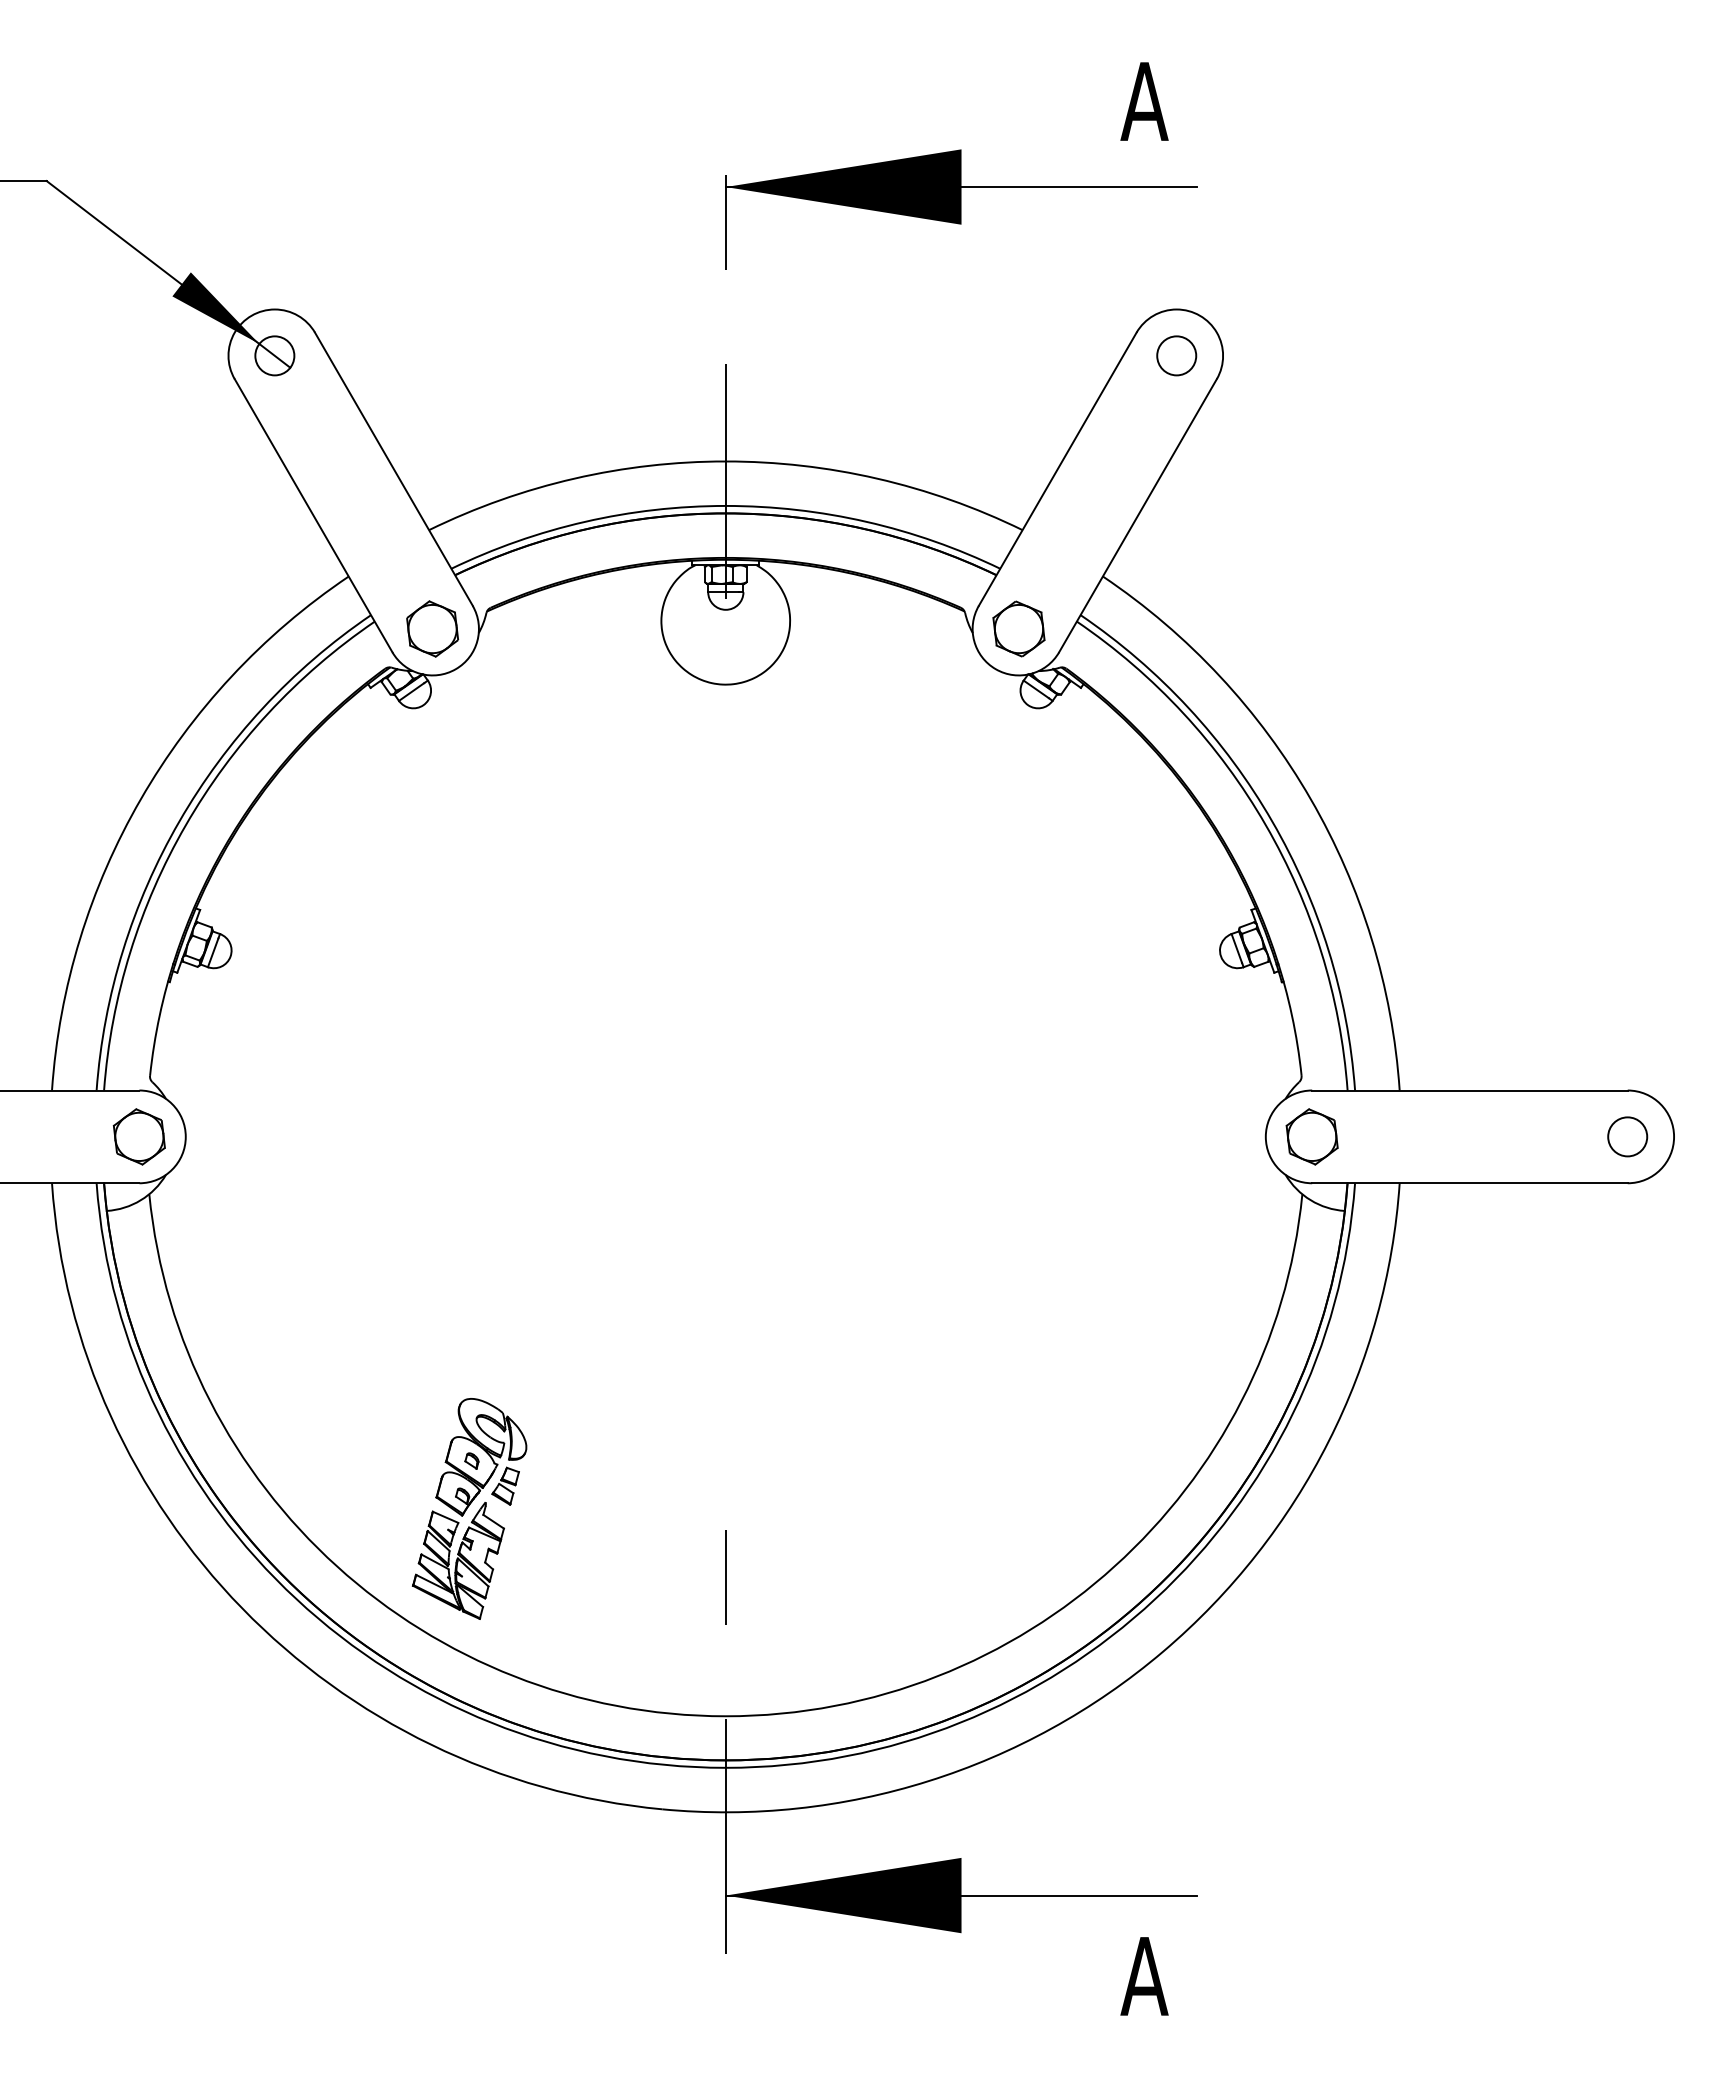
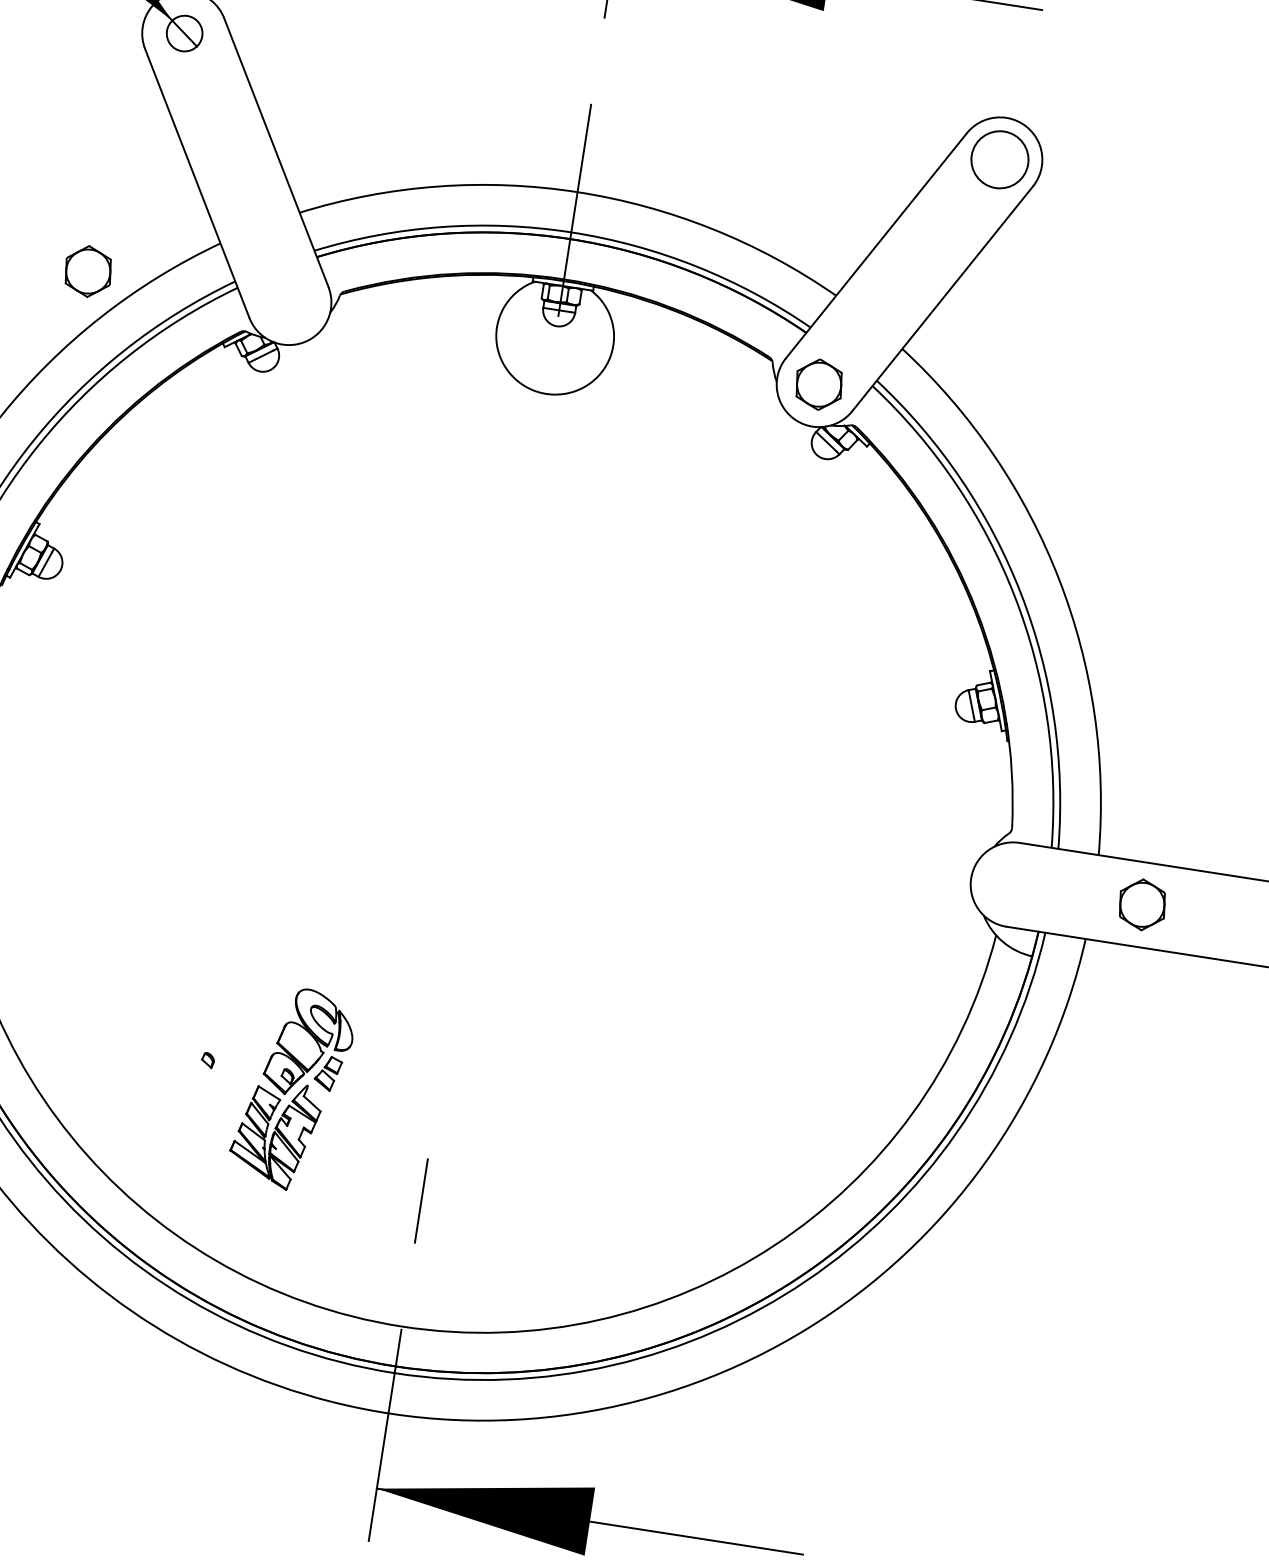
circle: (1176, 355) -> (999, 159), size x1.6
part: (432, 628) -> (88, 271), moved
part: (1311, 1136) -> (1141, 904), moved
part: (469, 1508) -> (292, 1088), moved

